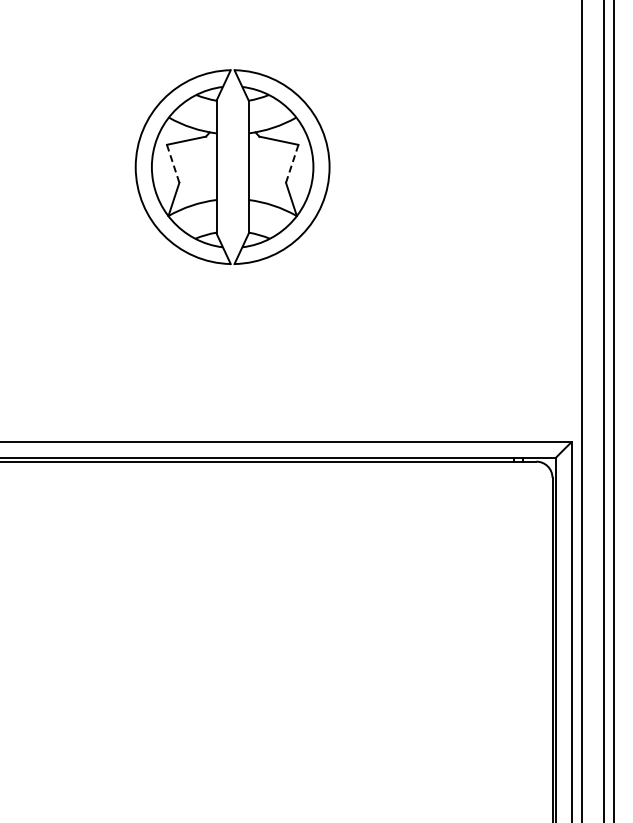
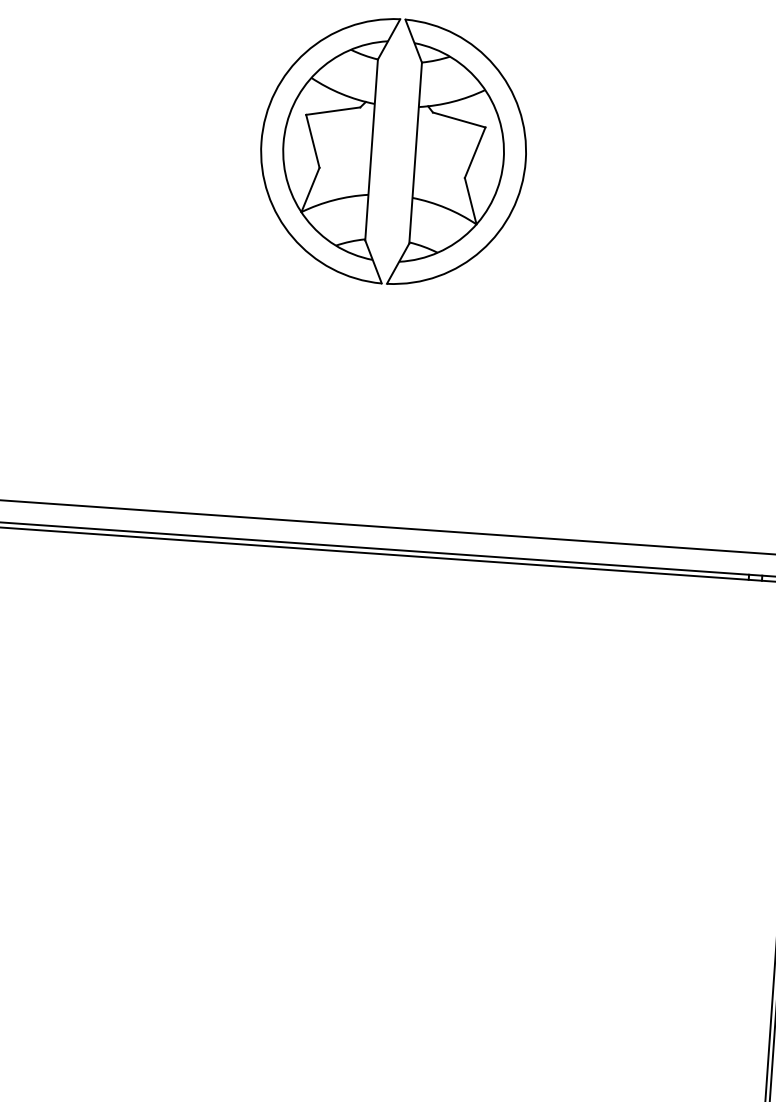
line: (173, 163) -> (313, 140), dashed -> solid
line: (292, 163) -> (475, 152), dashed -> solid

